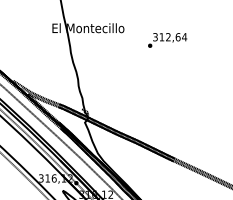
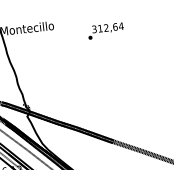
text: (167, 40) -> (105, 31), moved

